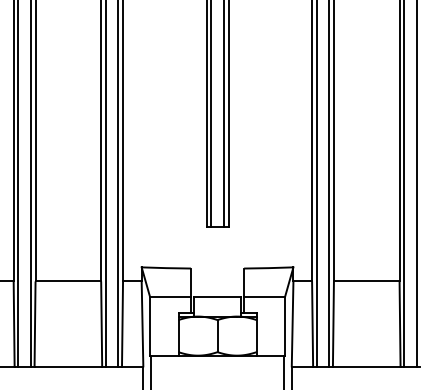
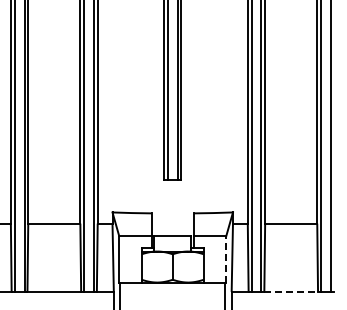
line: (285, 325) -> (226, 258), solid -> dashed
line: (367, 366) -> (291, 291), solid -> dashed

